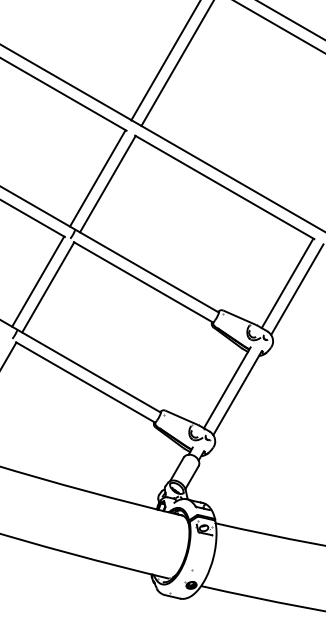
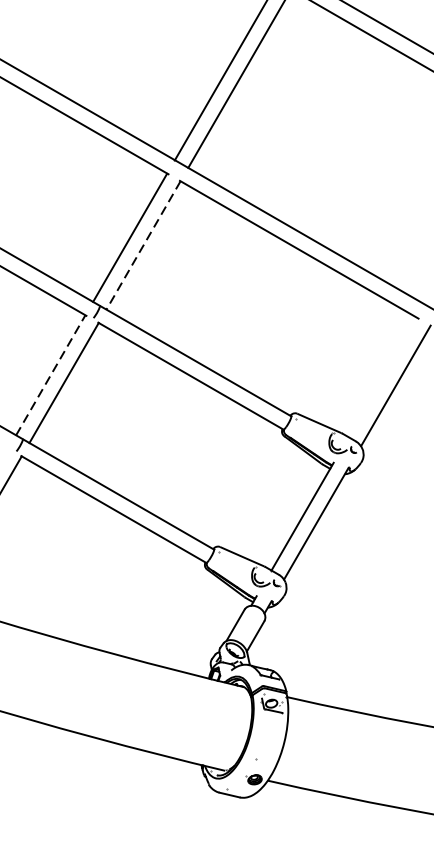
line: (107, 184) -> (143, 245), solid -> dashed
line: (38, 281) -> (51, 375), solid -> dashed
line: (286, 284) -> (381, 379), removed

